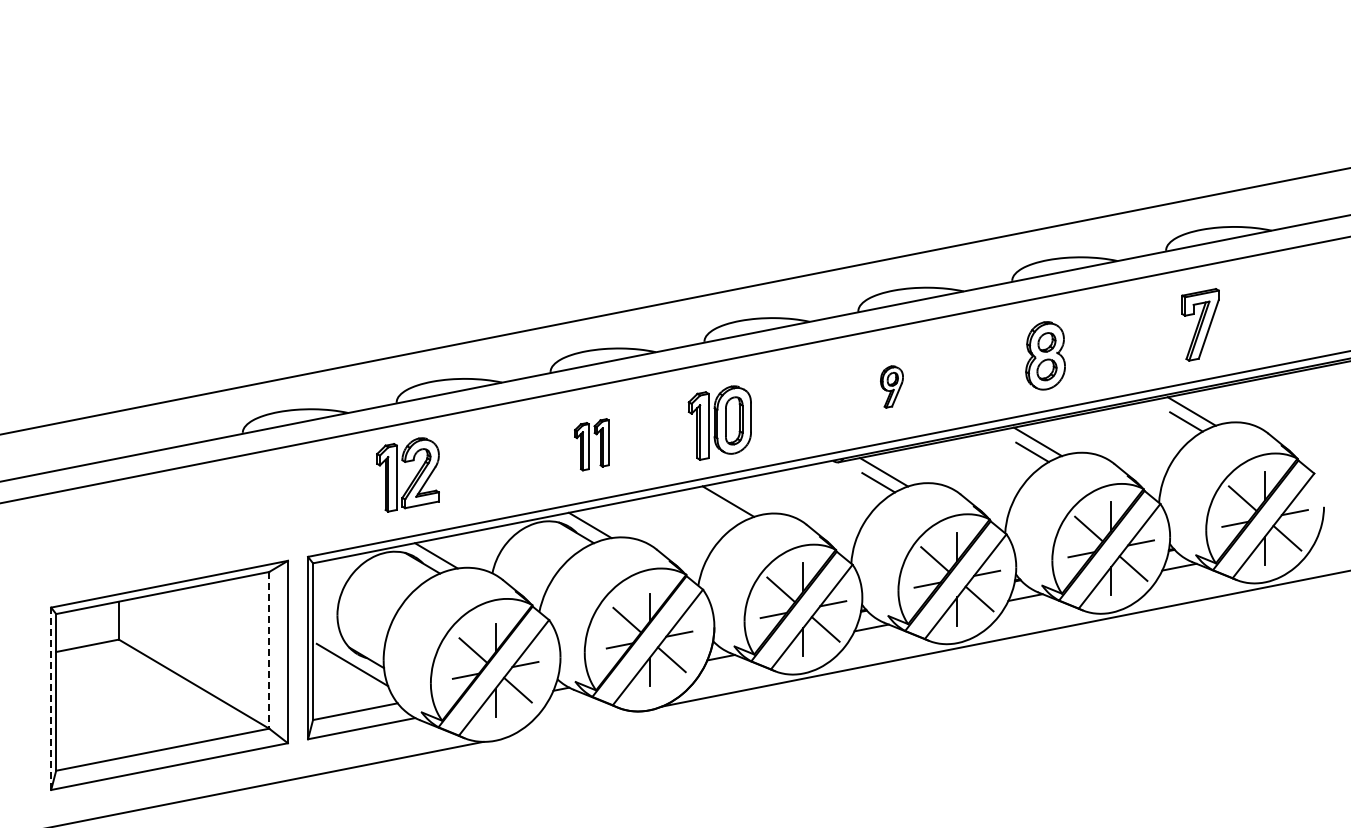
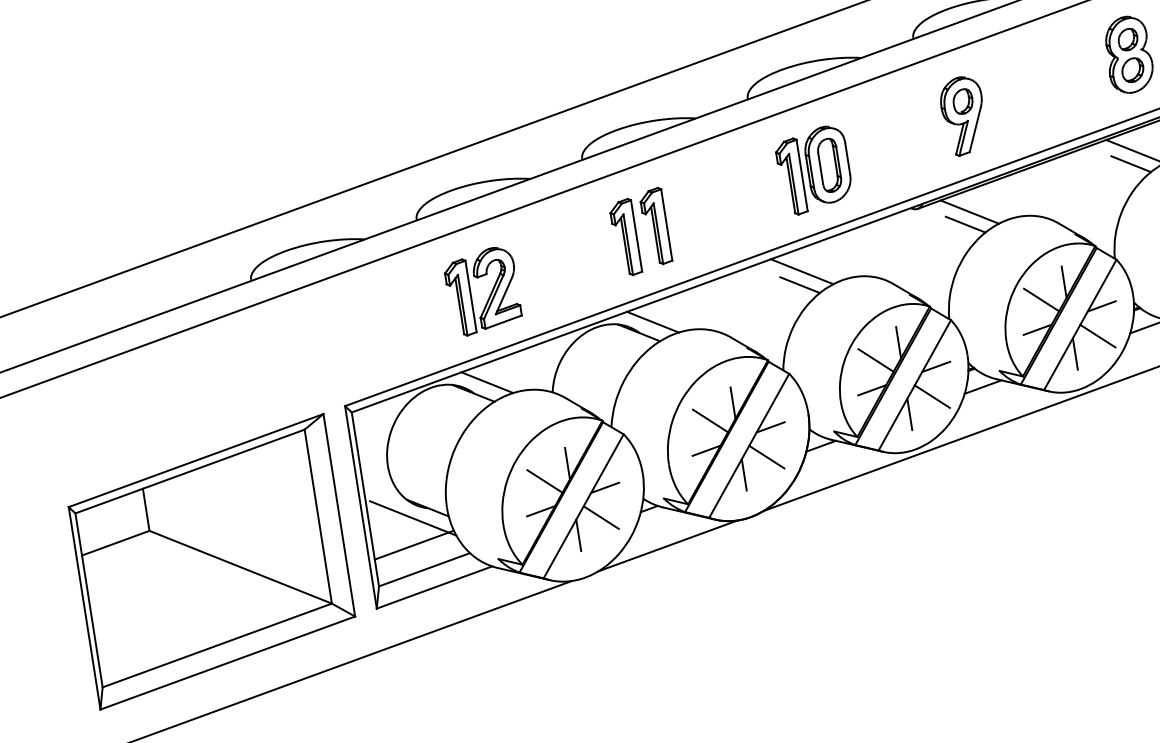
part: (891, 386) -> (963, 115), size x1.67
part: (719, 422) -> (813, 169), moved
part: (591, 444) -> (640, 232), size x1.43
part: (413, 478) -> (489, 294), moved
line: (724, 512) -> (799, 284), added
line: (269, 650) -> (318, 516), dashed -> solid
line: (349, 688) -> (413, 545), added
line: (51, 698) -> (84, 607), dashed -> solid
line: (572, 724) -> (667, 546), added

